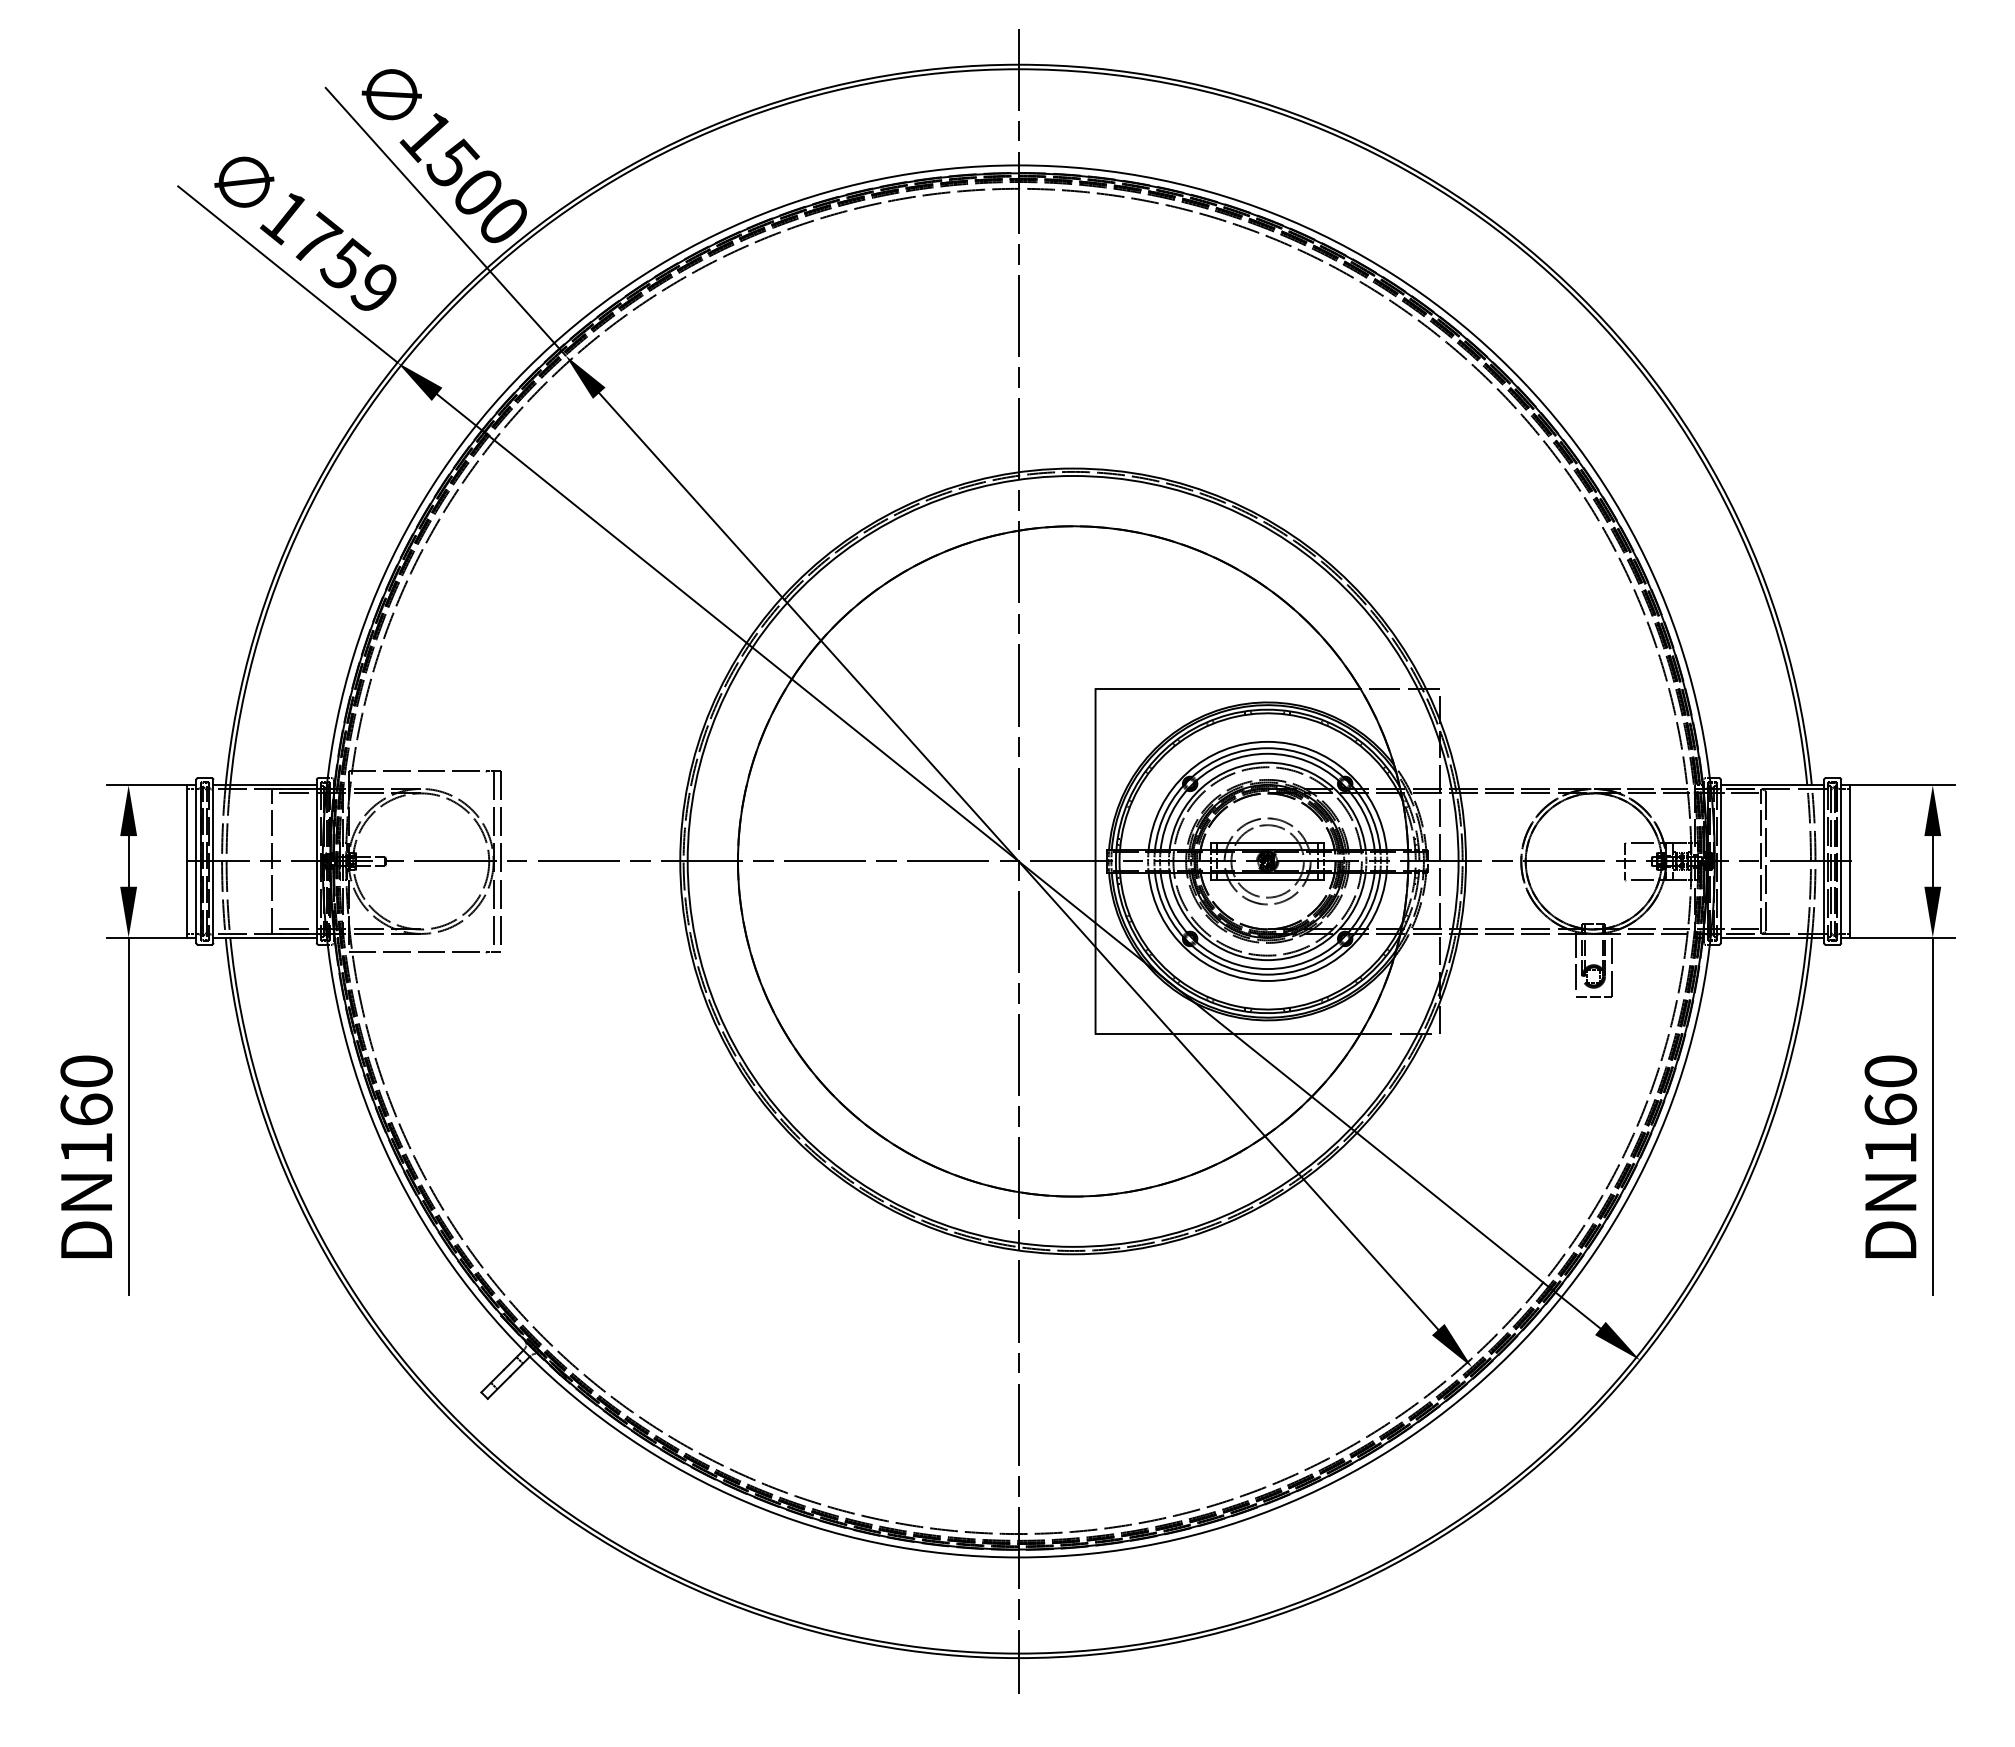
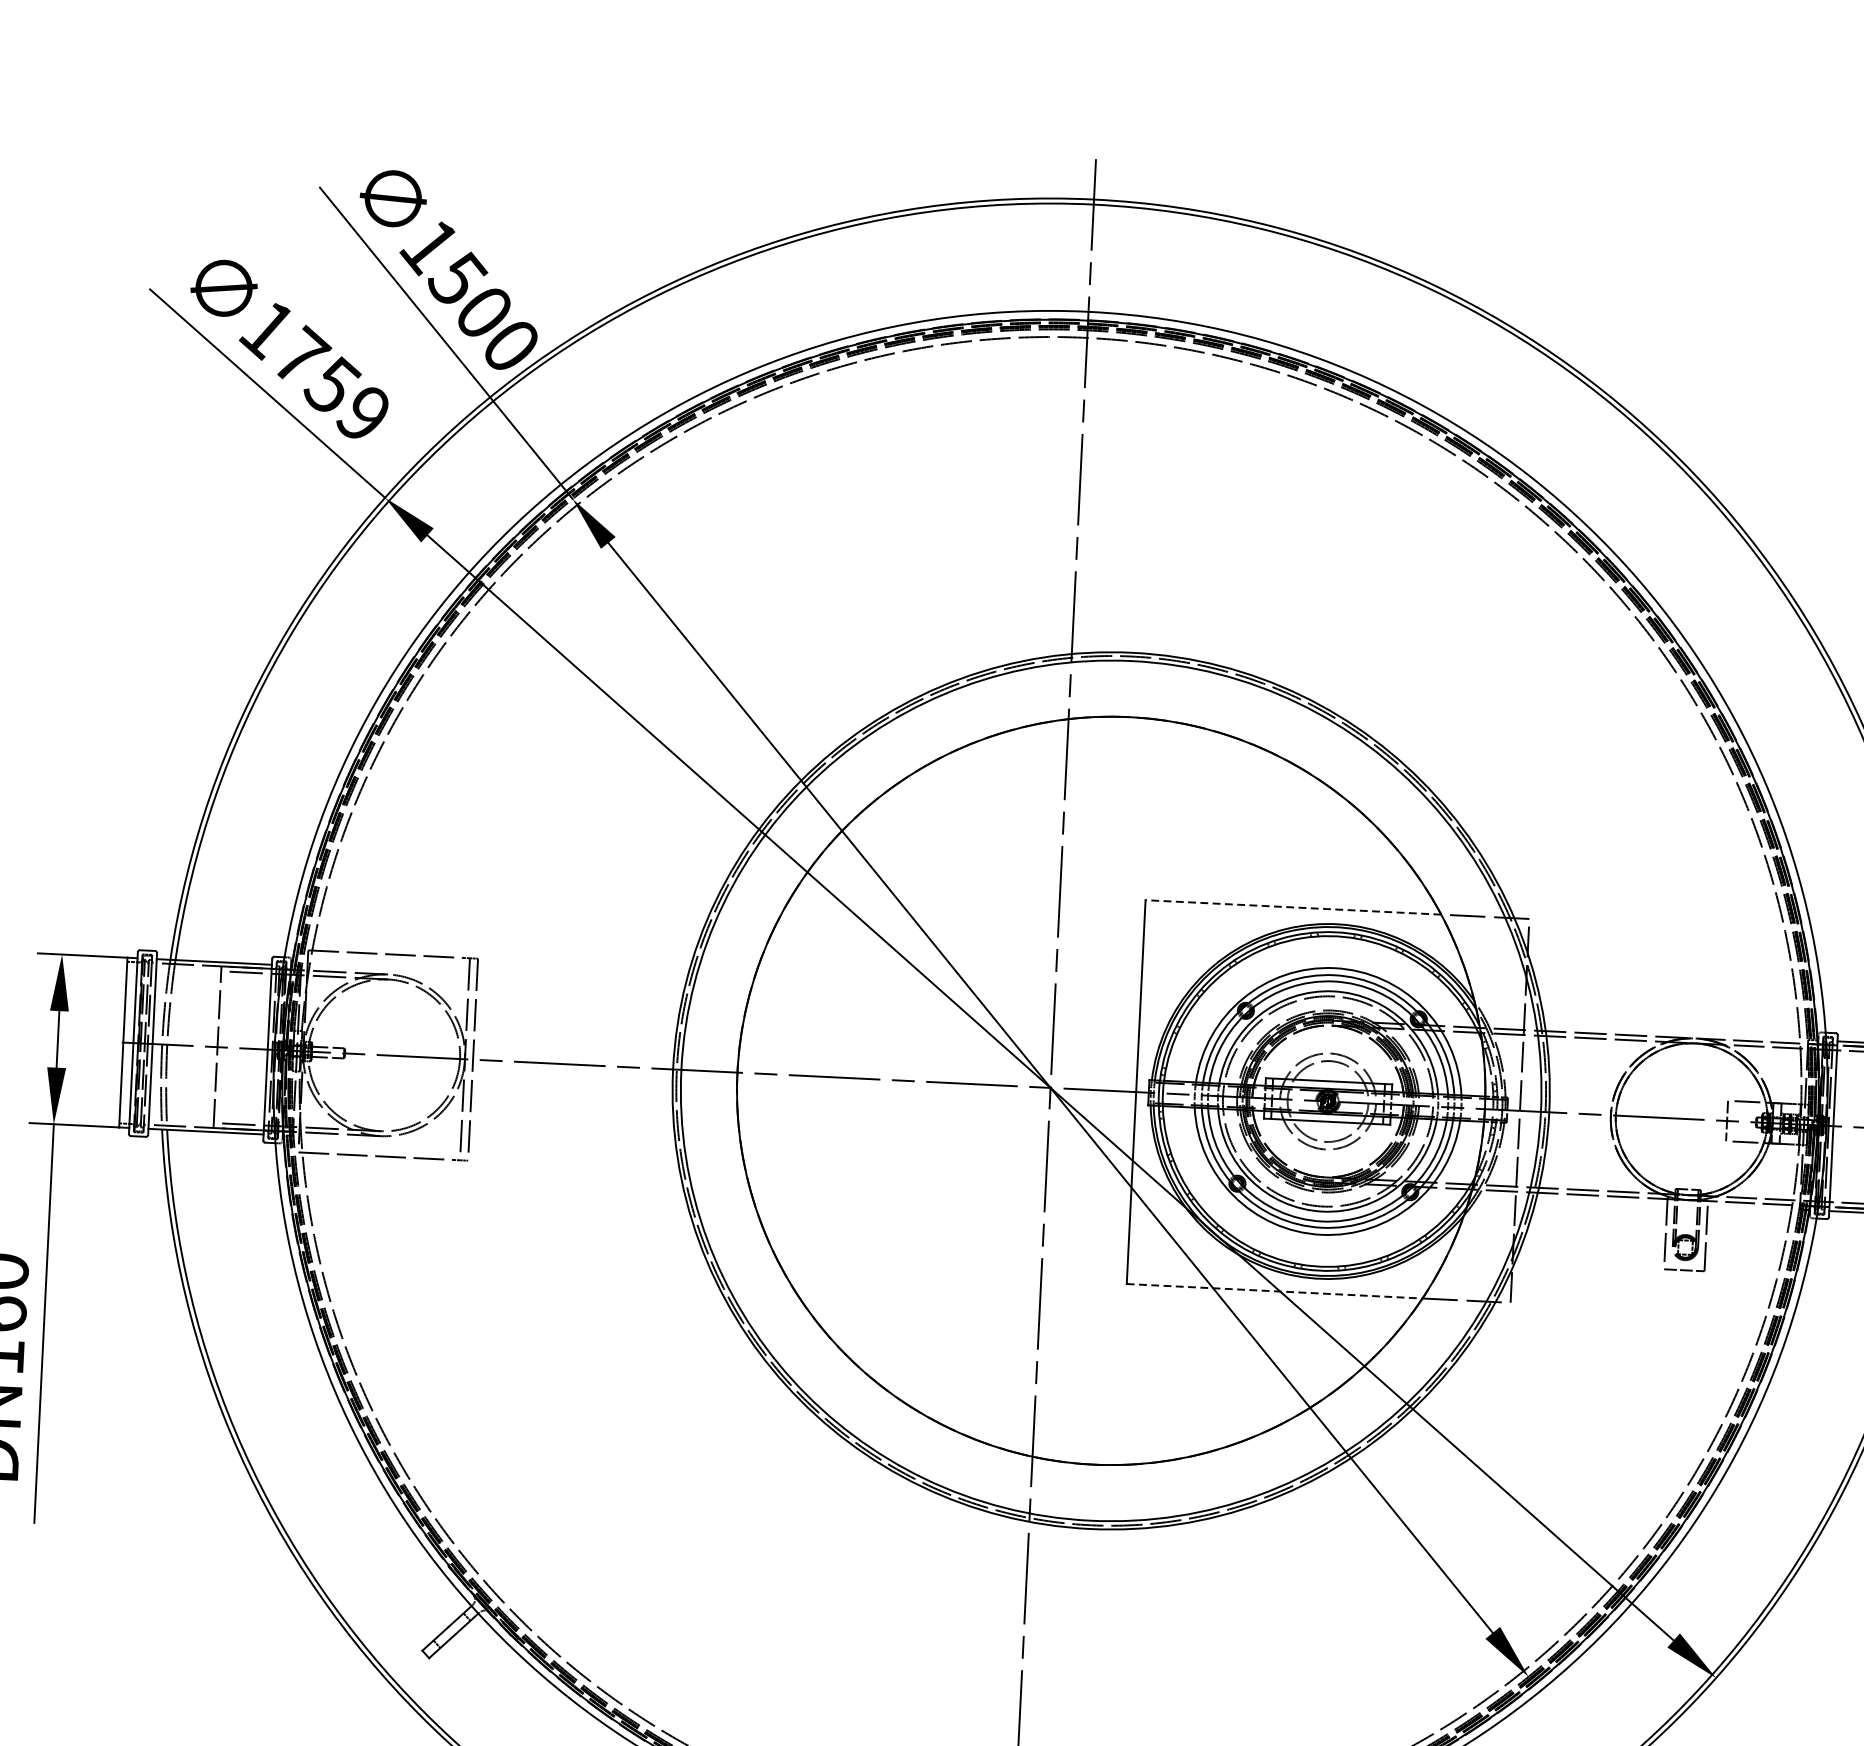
line: (1228, 689) -> (1293, 907), solid -> dashed
line: (1228, 1033) -> (1275, 1291), solid -> dashed

